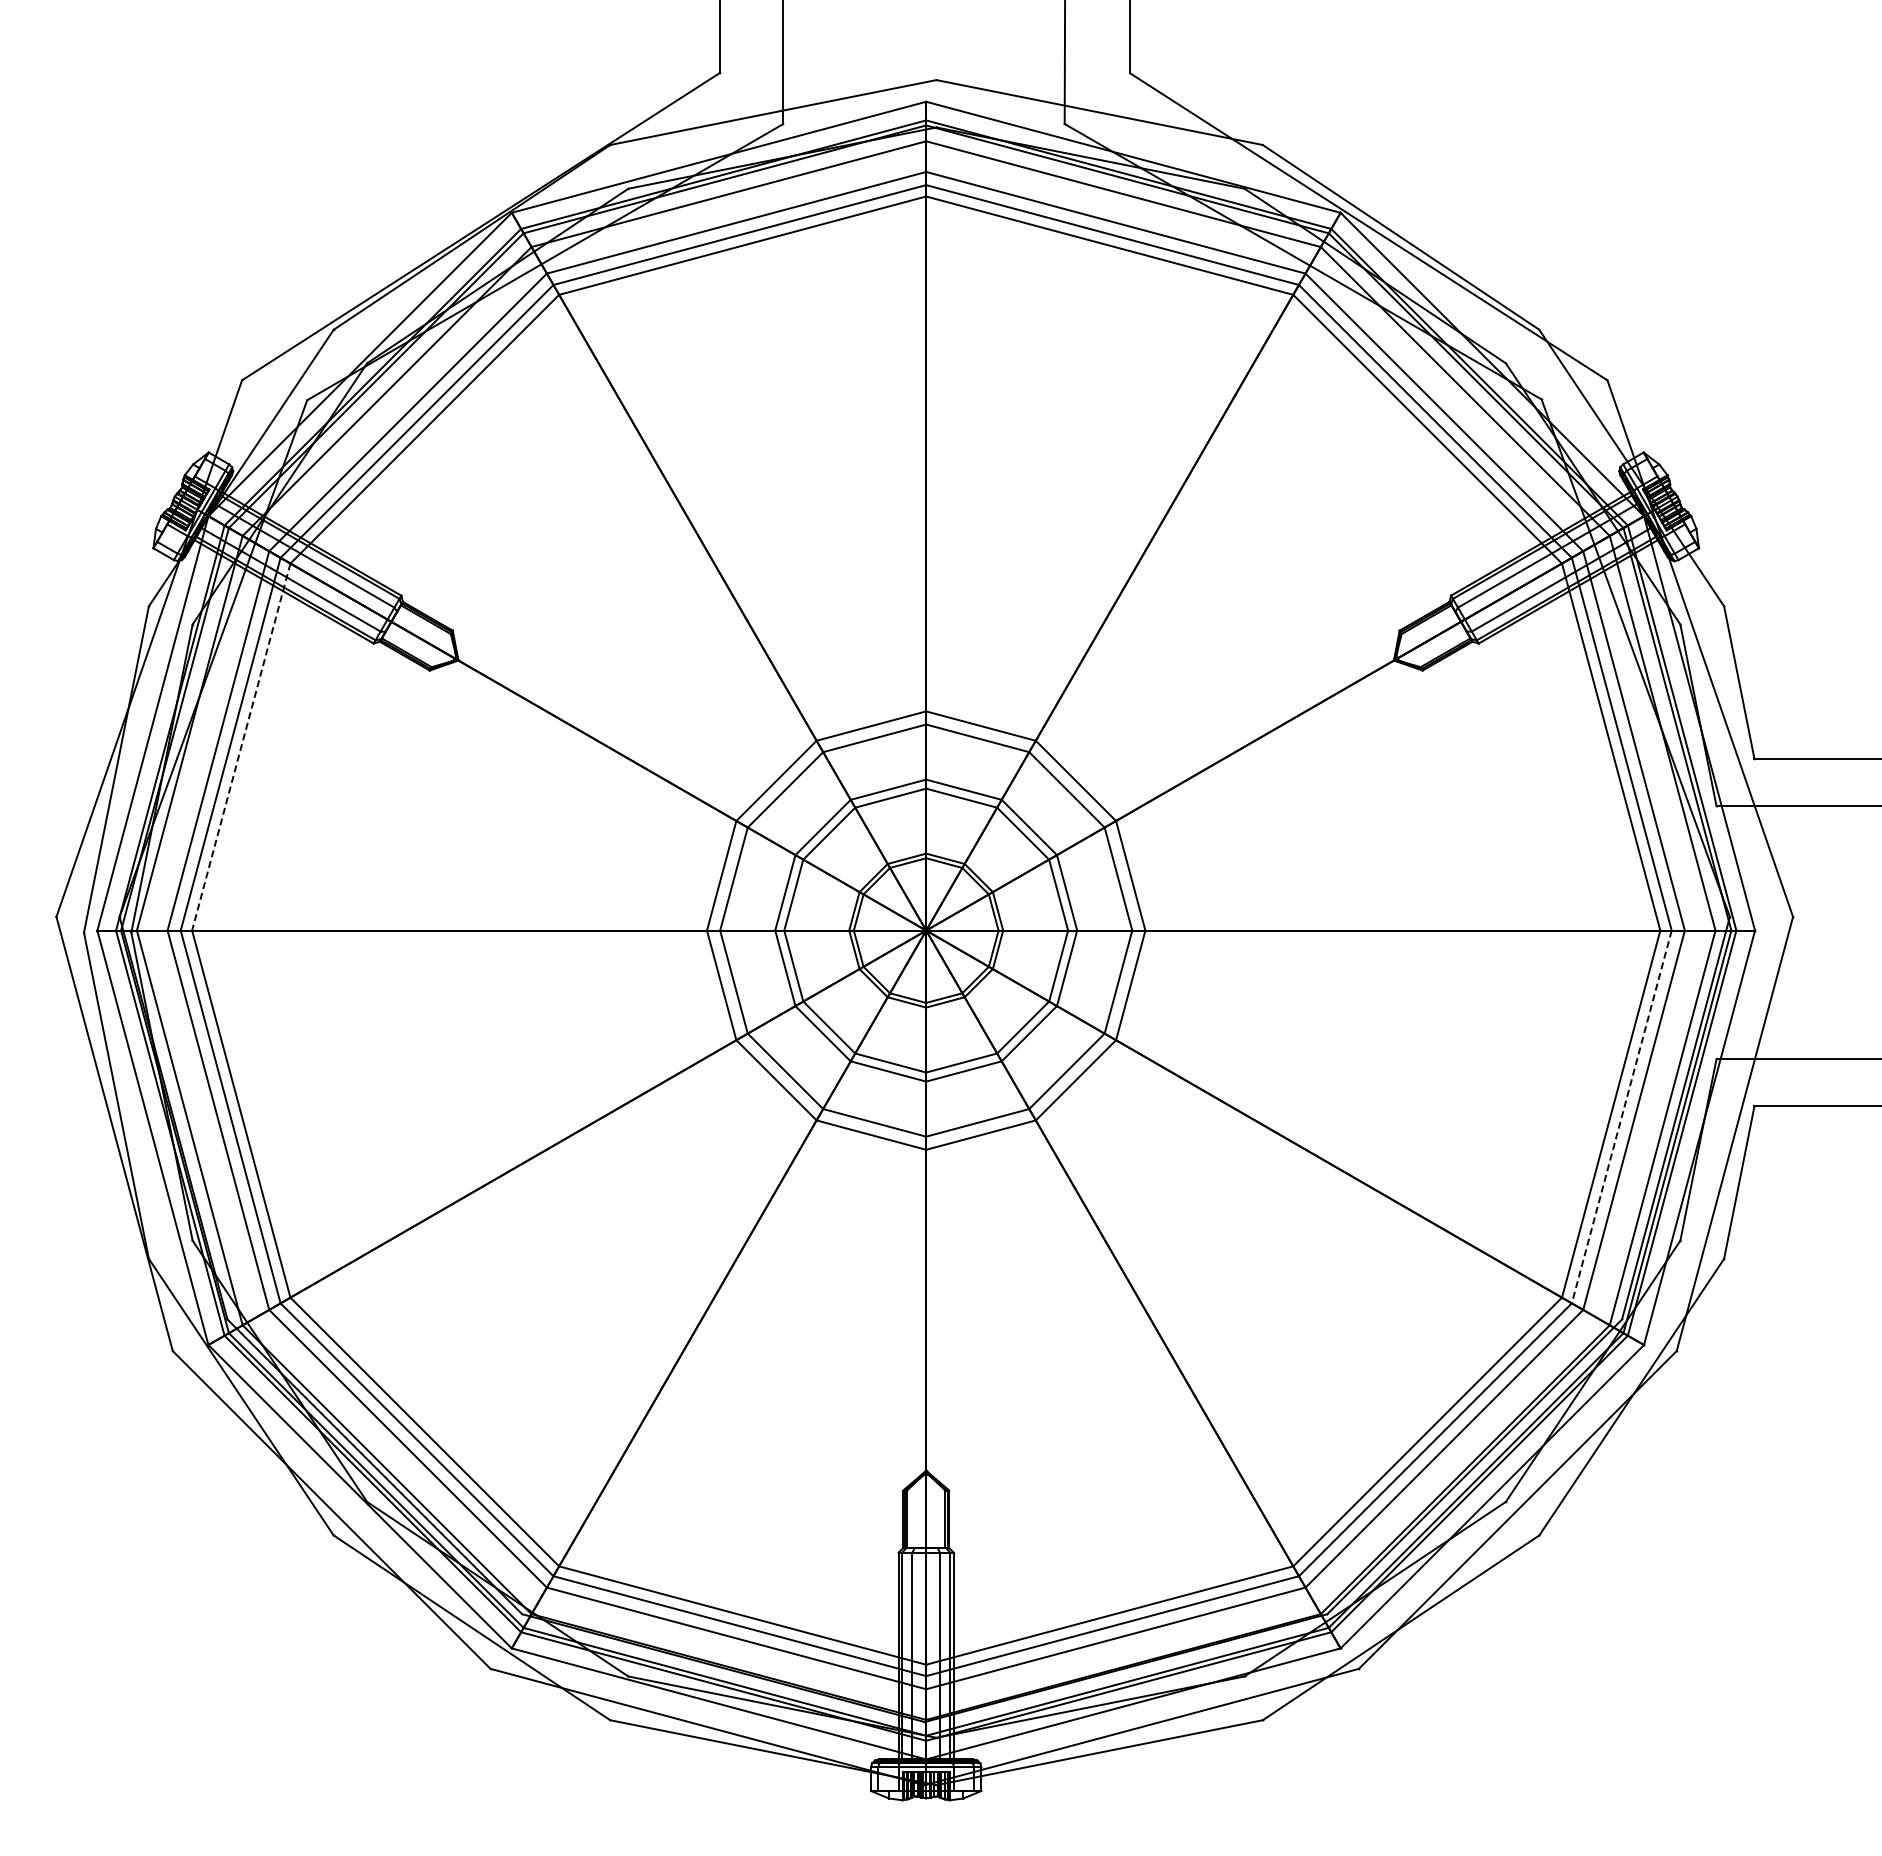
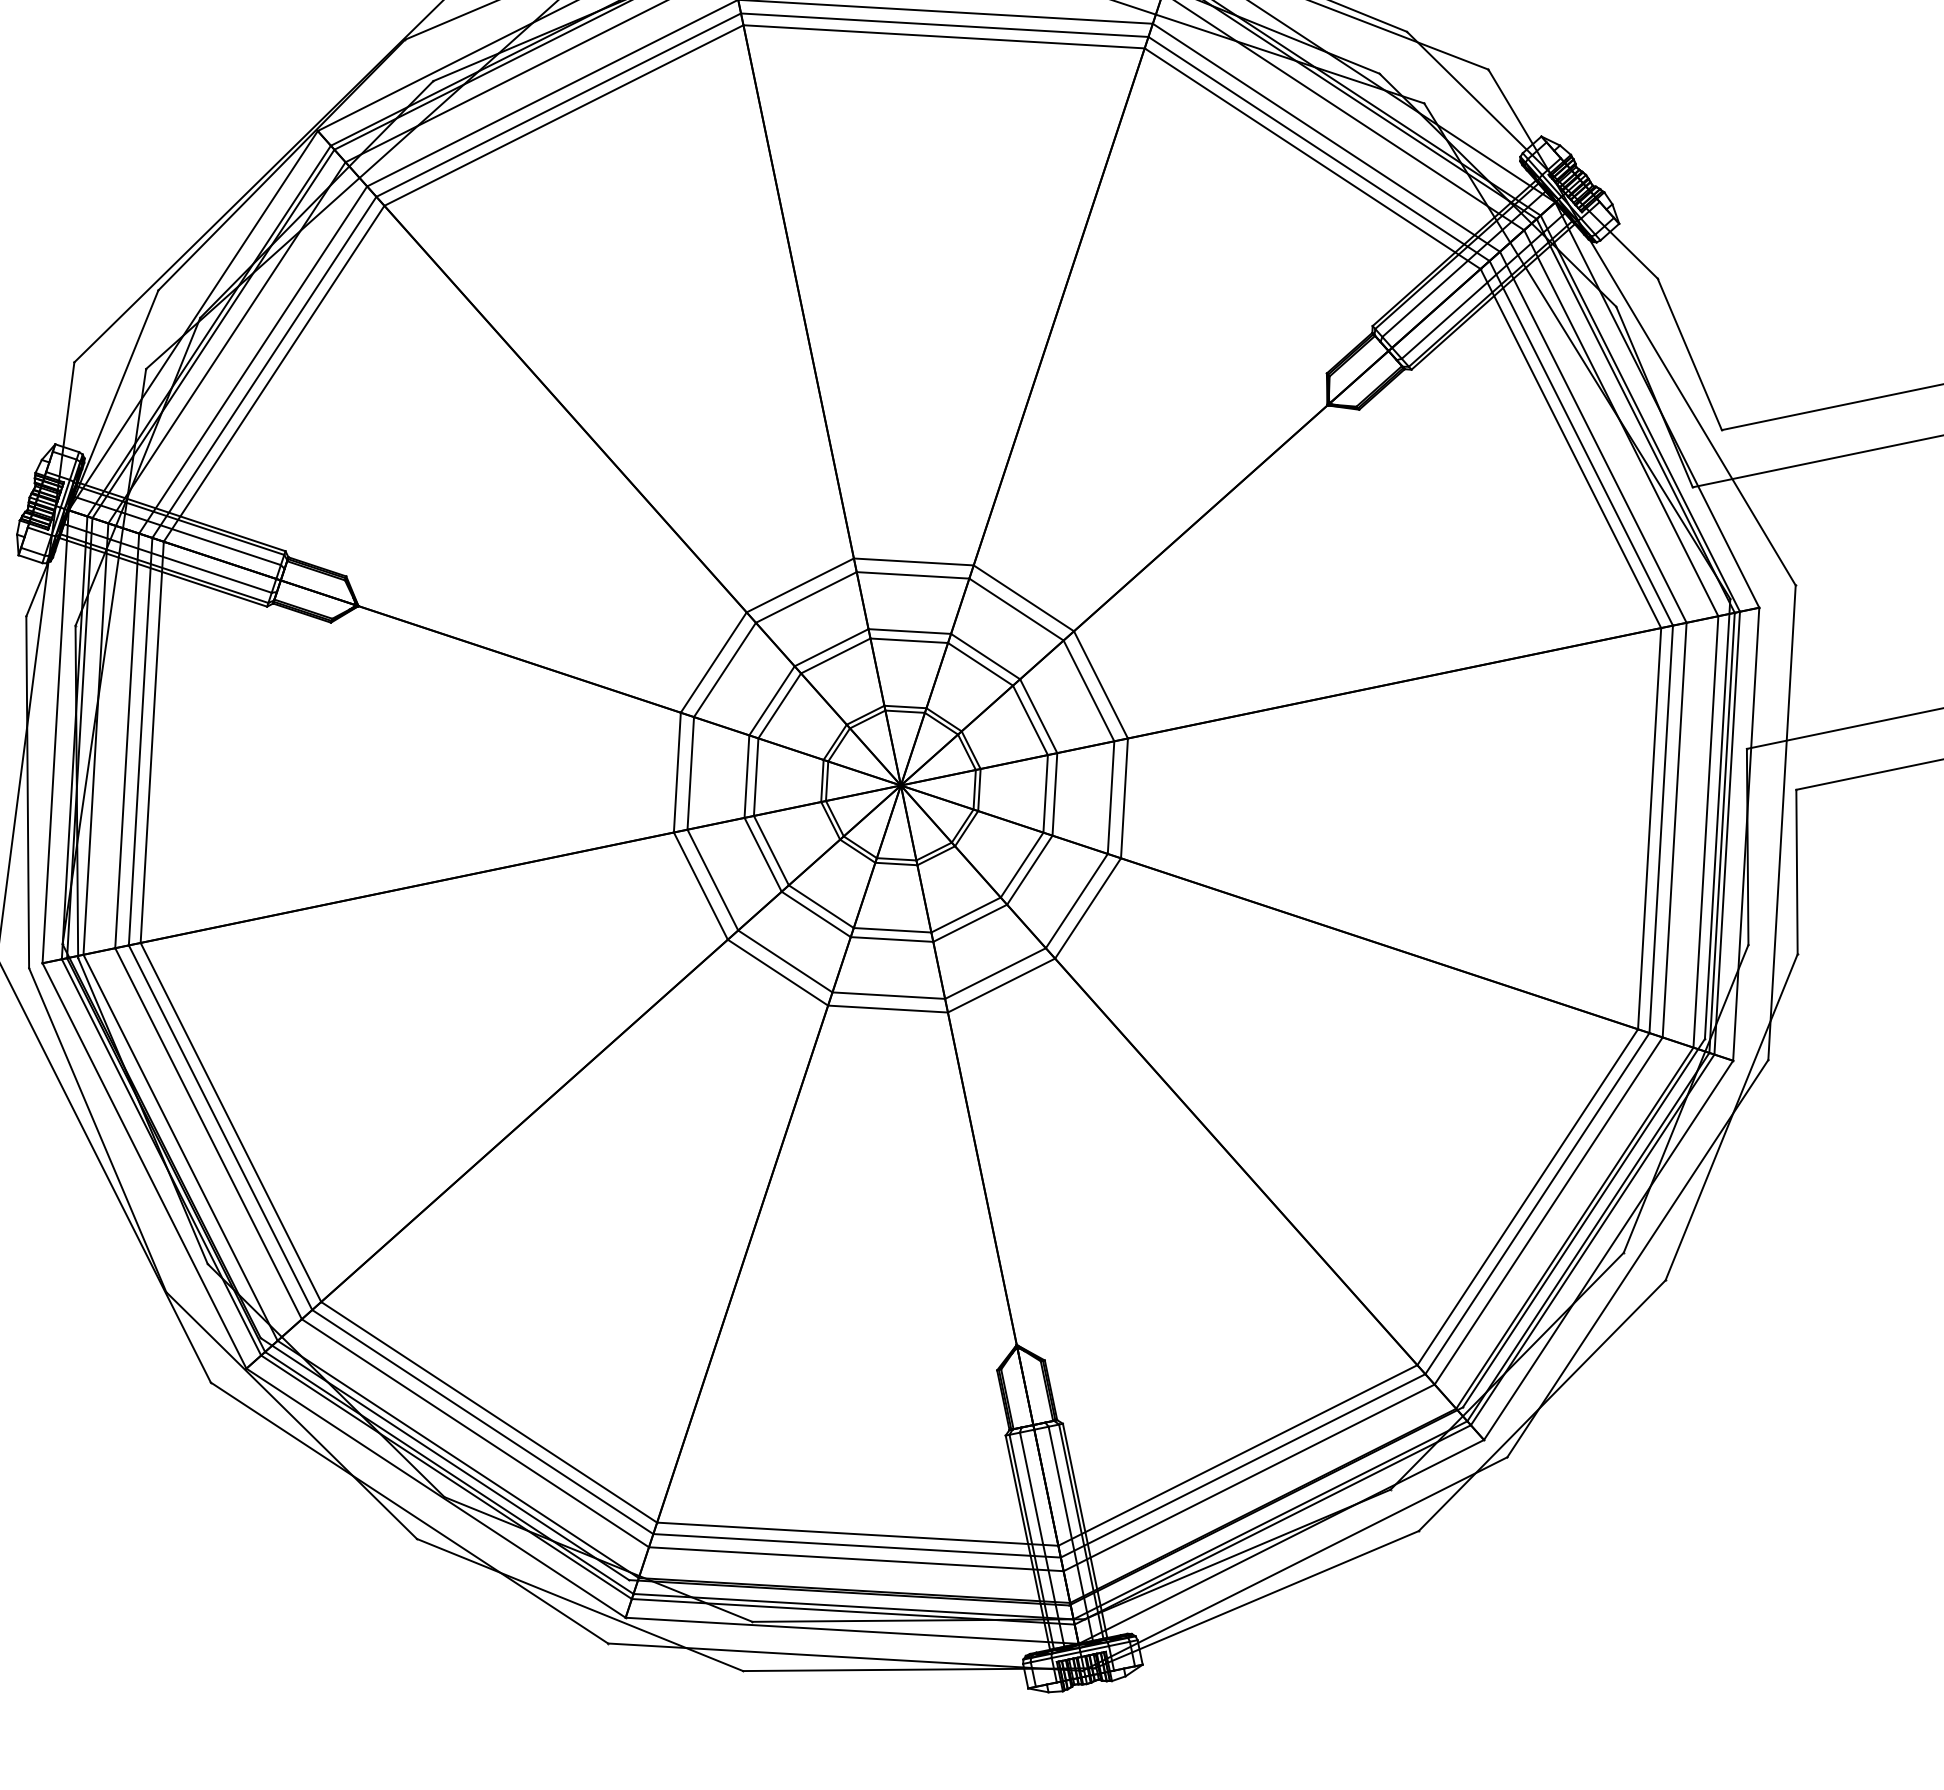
line: (241, 747) -> (152, 742), dashed -> solid
line: (1621, 1116) -> (1660, 828), dashed -> solid

